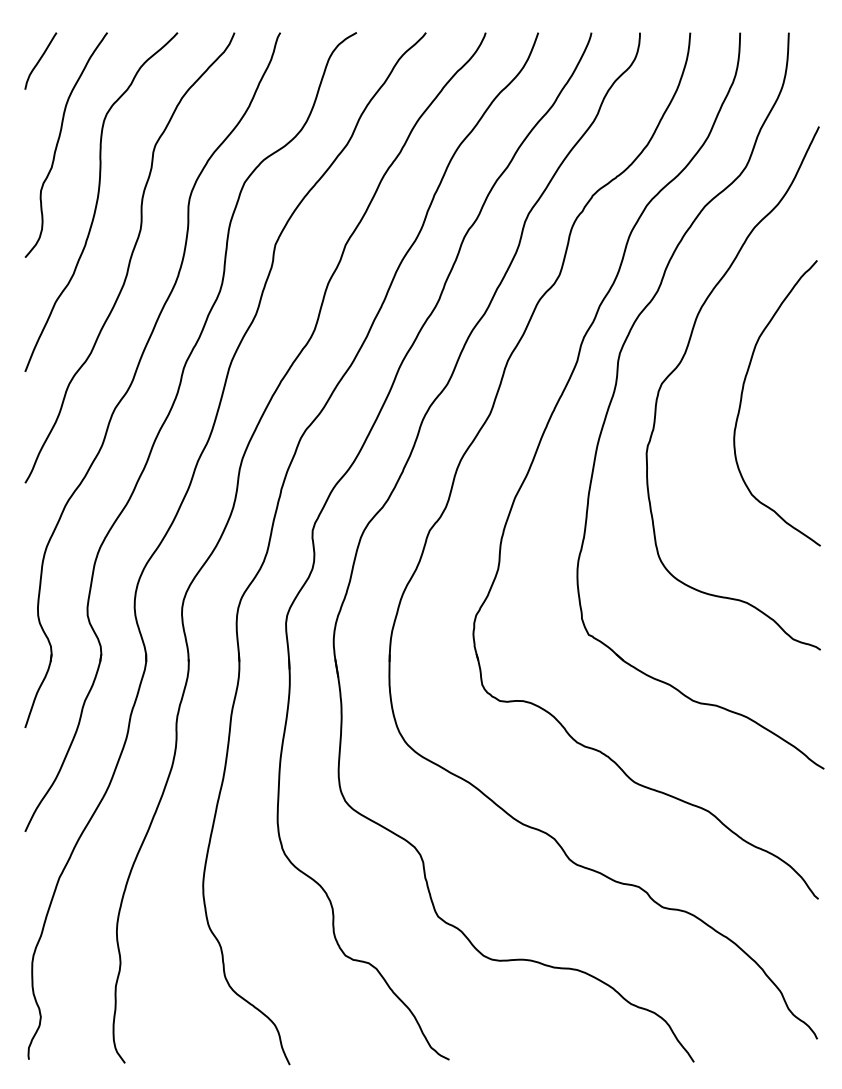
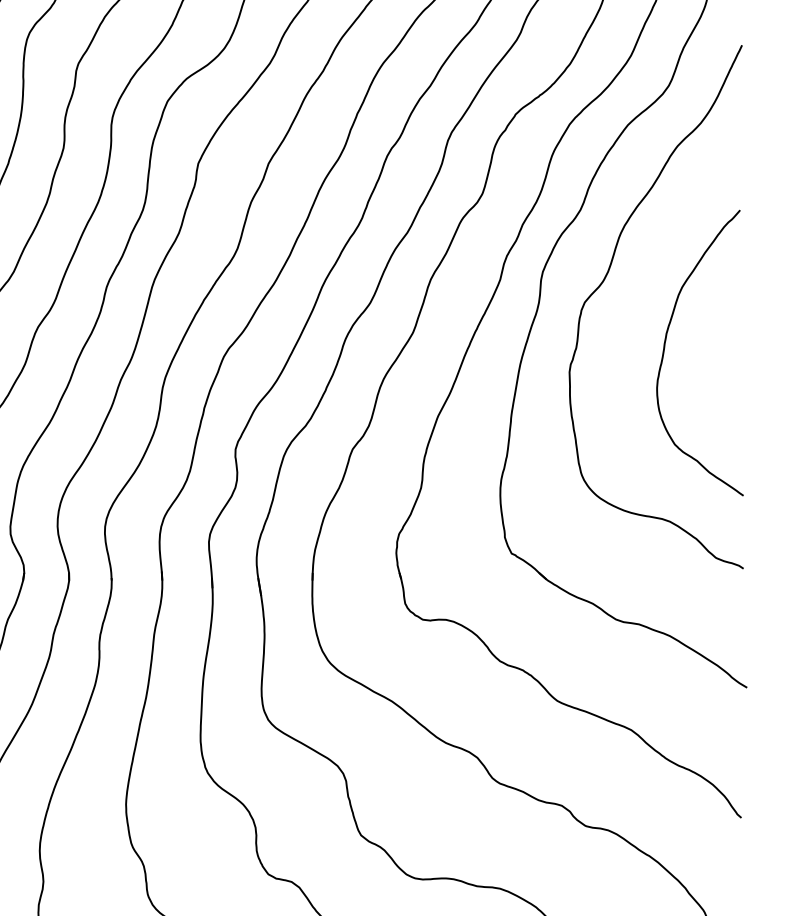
curve: (742, 398) -> (665, 348), moved

